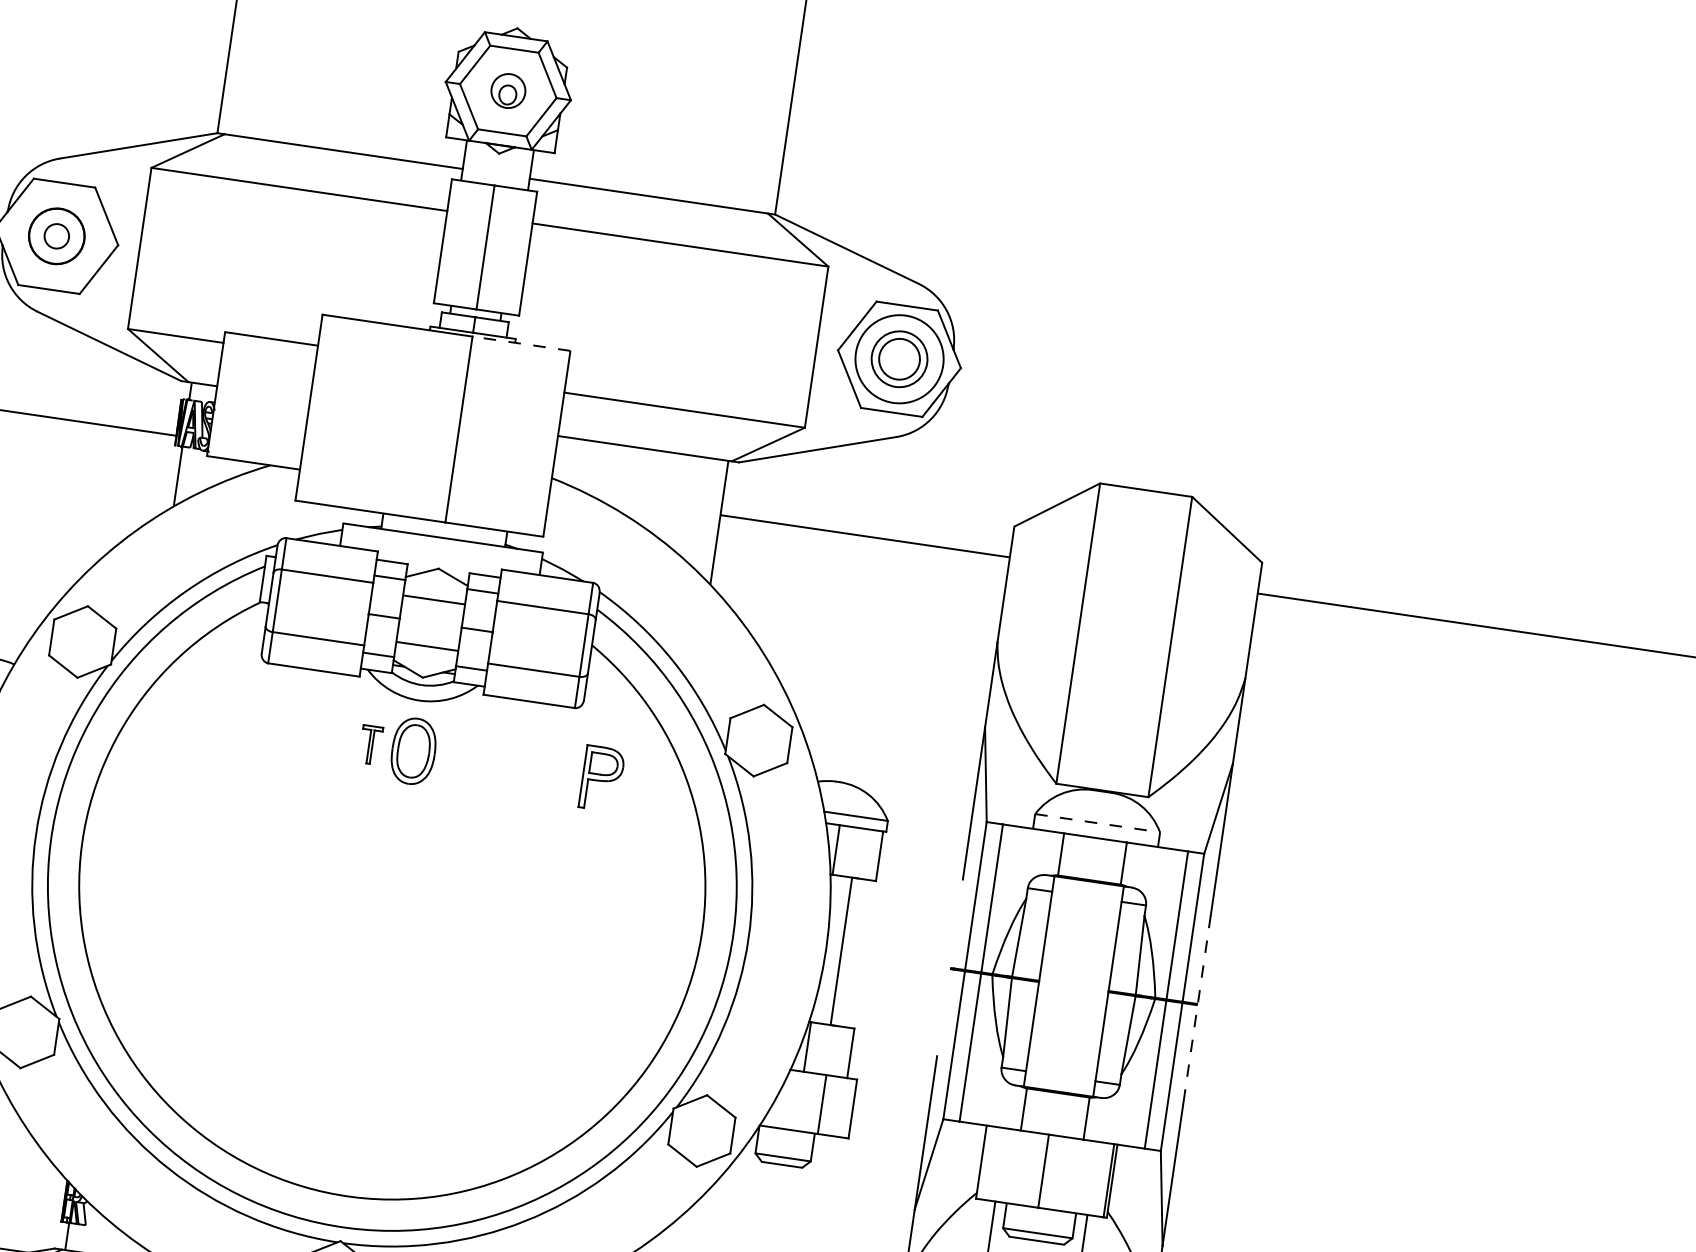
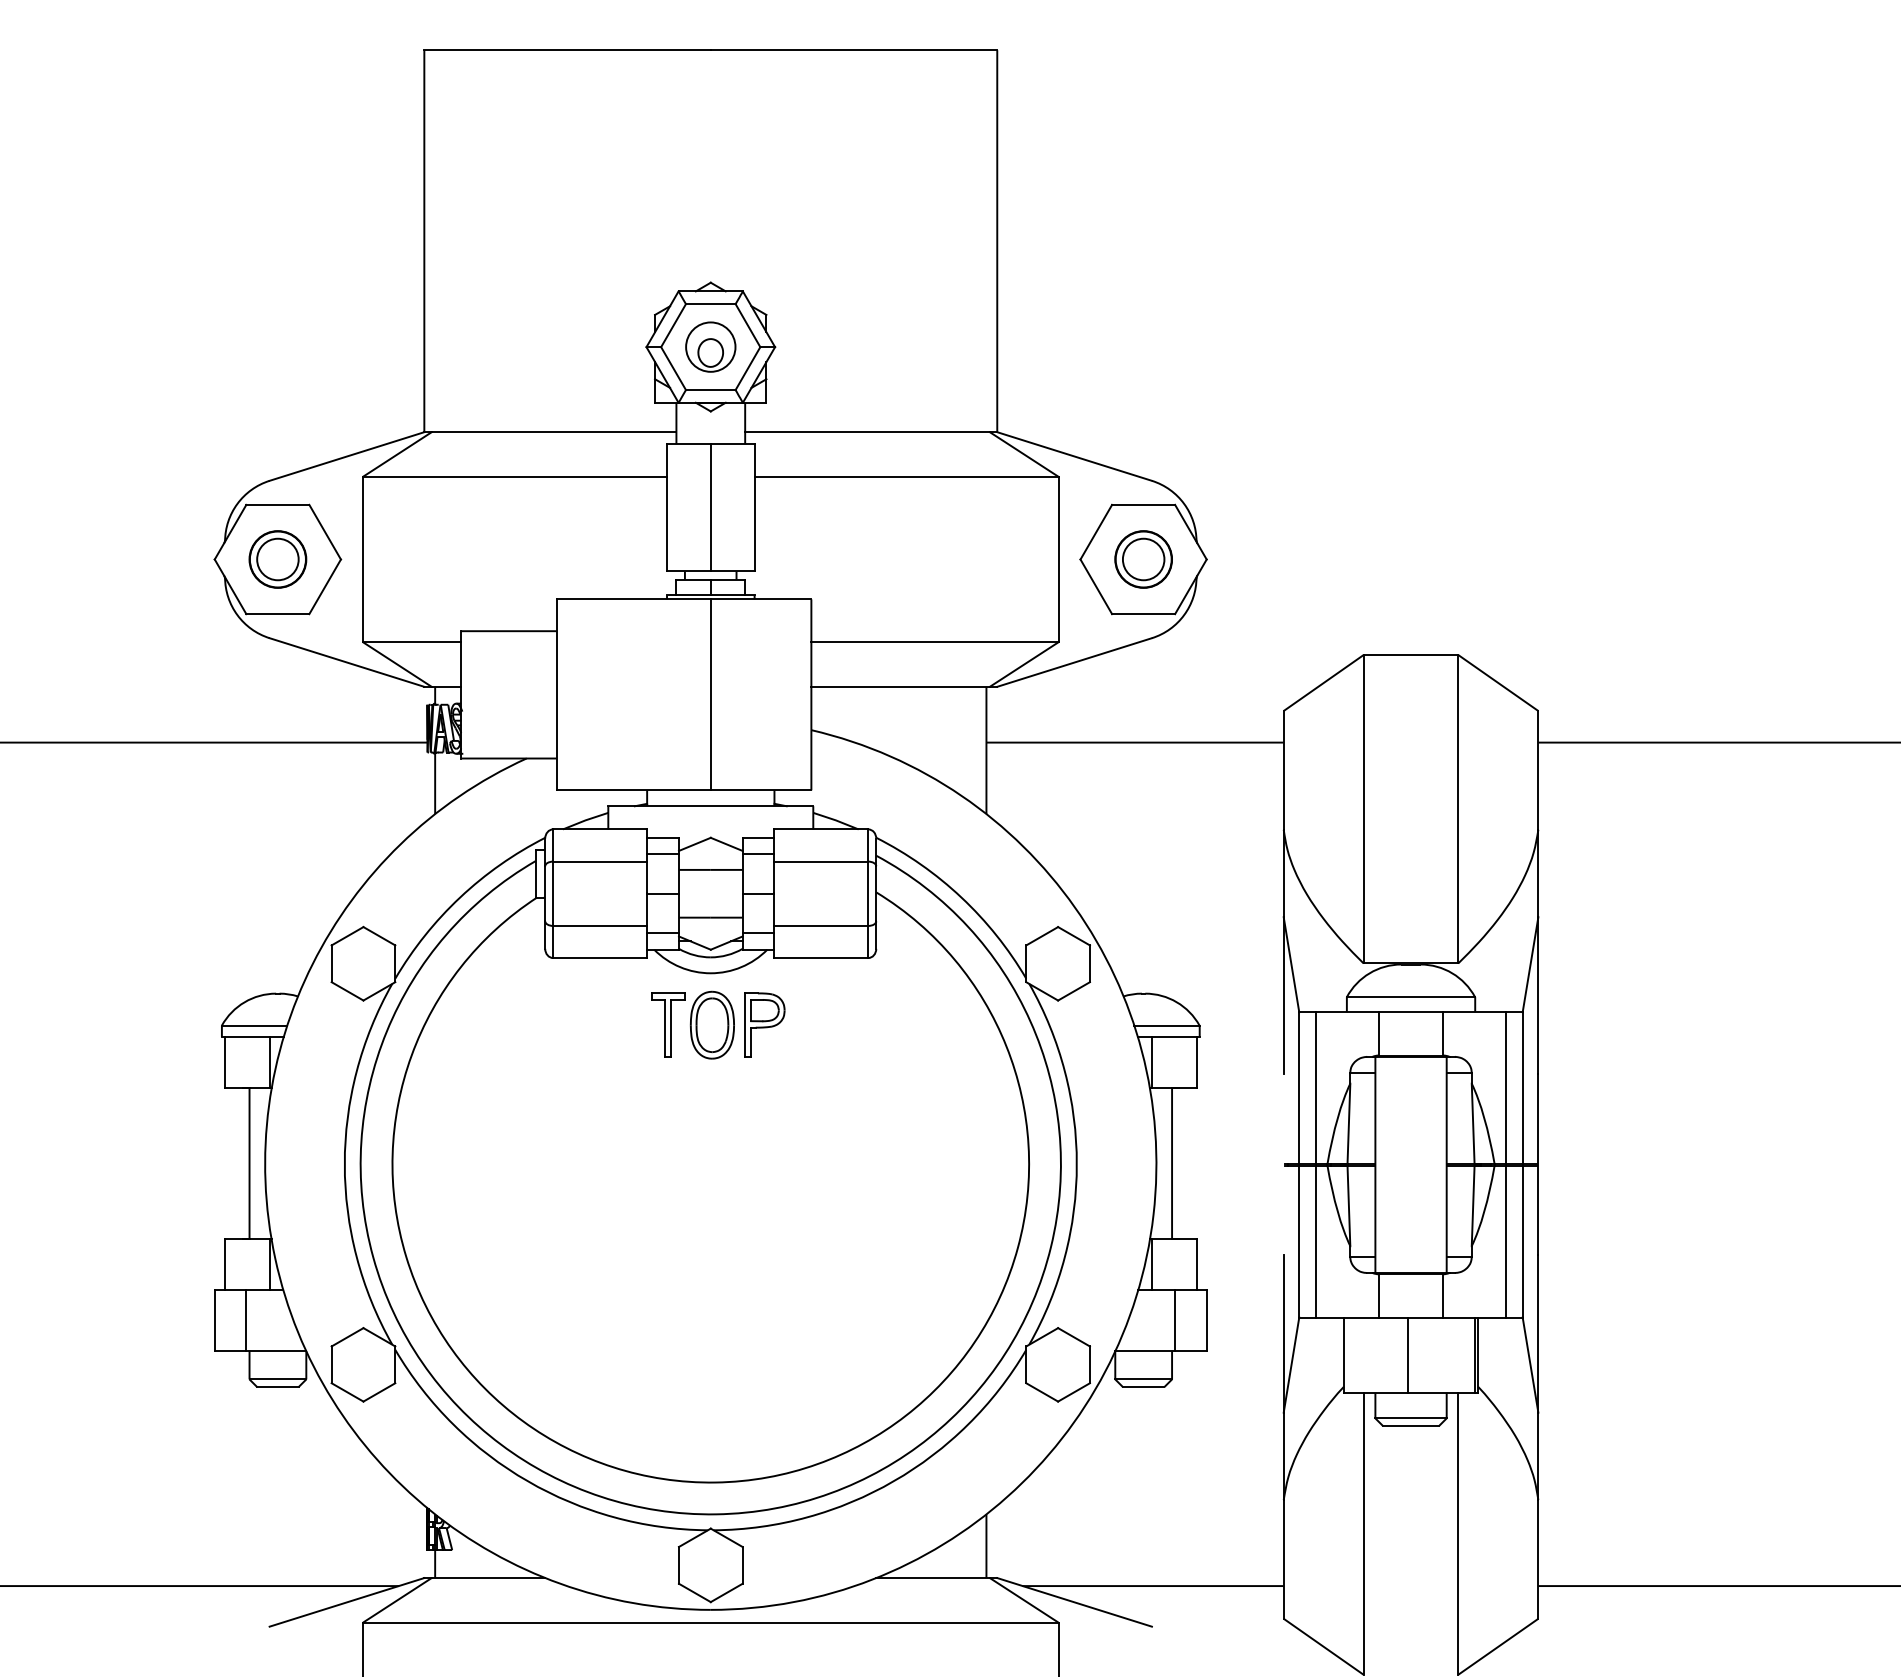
part: (508, 90) -> (710, 346), size x1.43
circle: (56, 236) -> (277, 559), size x1.67
line: (520, 343) -> (760, 599), dashed -> solid
circle: (899, 359) -> (1143, 559), size x0.62
part: (370, 744) -> (668, 1024), size x1.67
part: (601, 778) -> (764, 1024), moved
line: (1098, 823) -> (1411, 997), dashed -> solid
line: (1197, 1004) -> (1538, 1164), dashed -> solid

